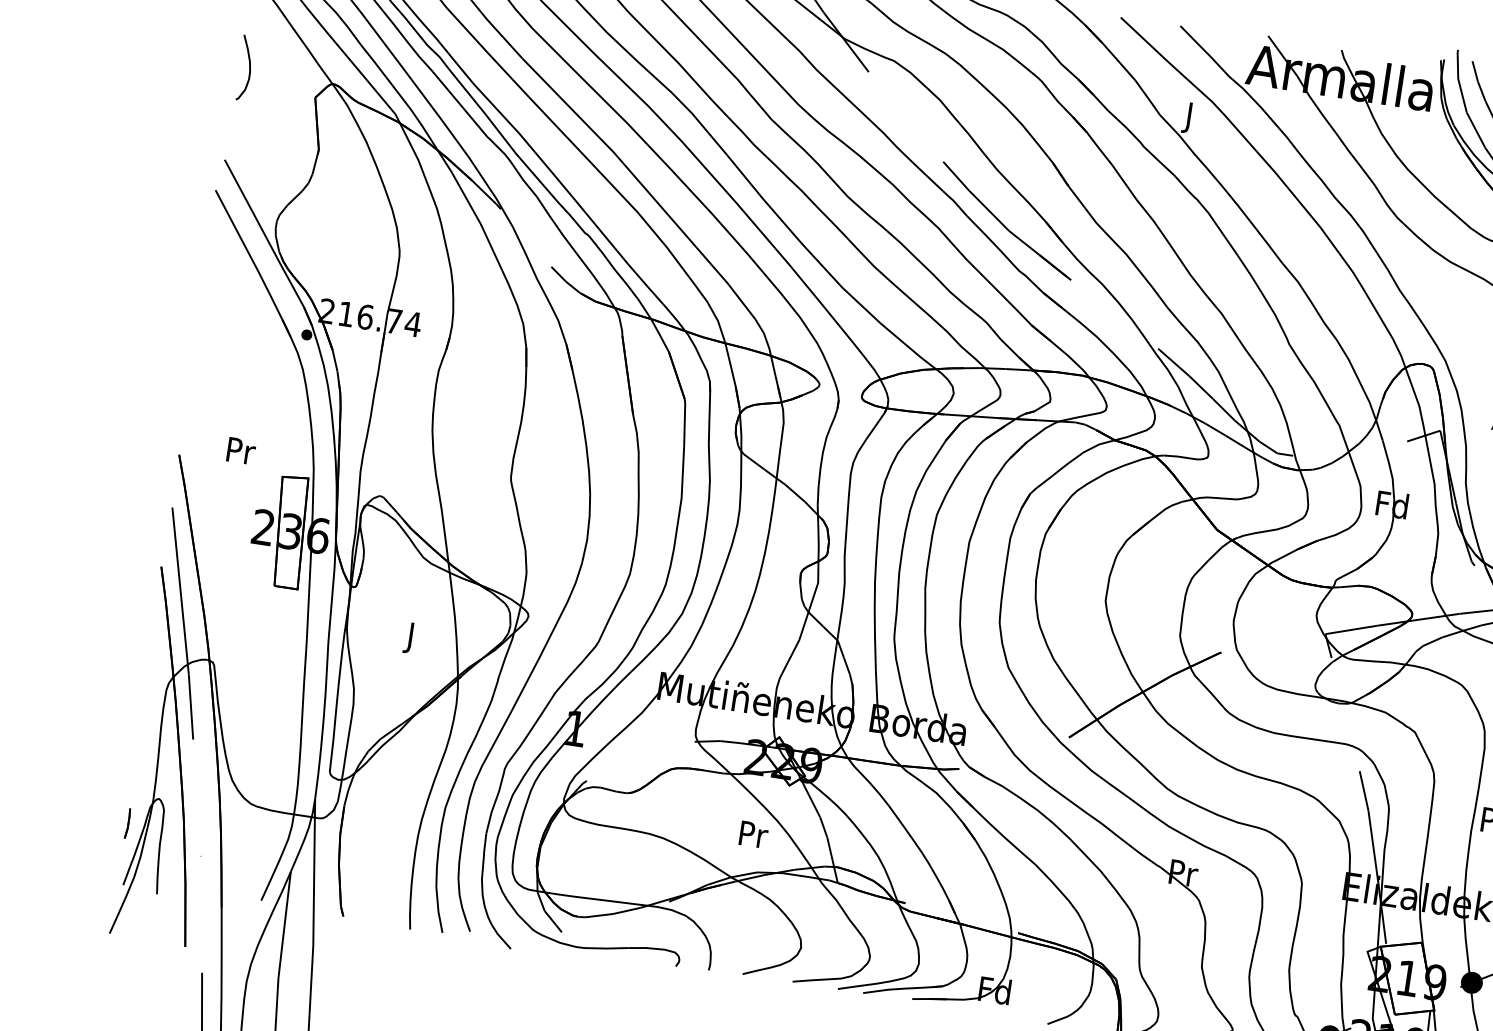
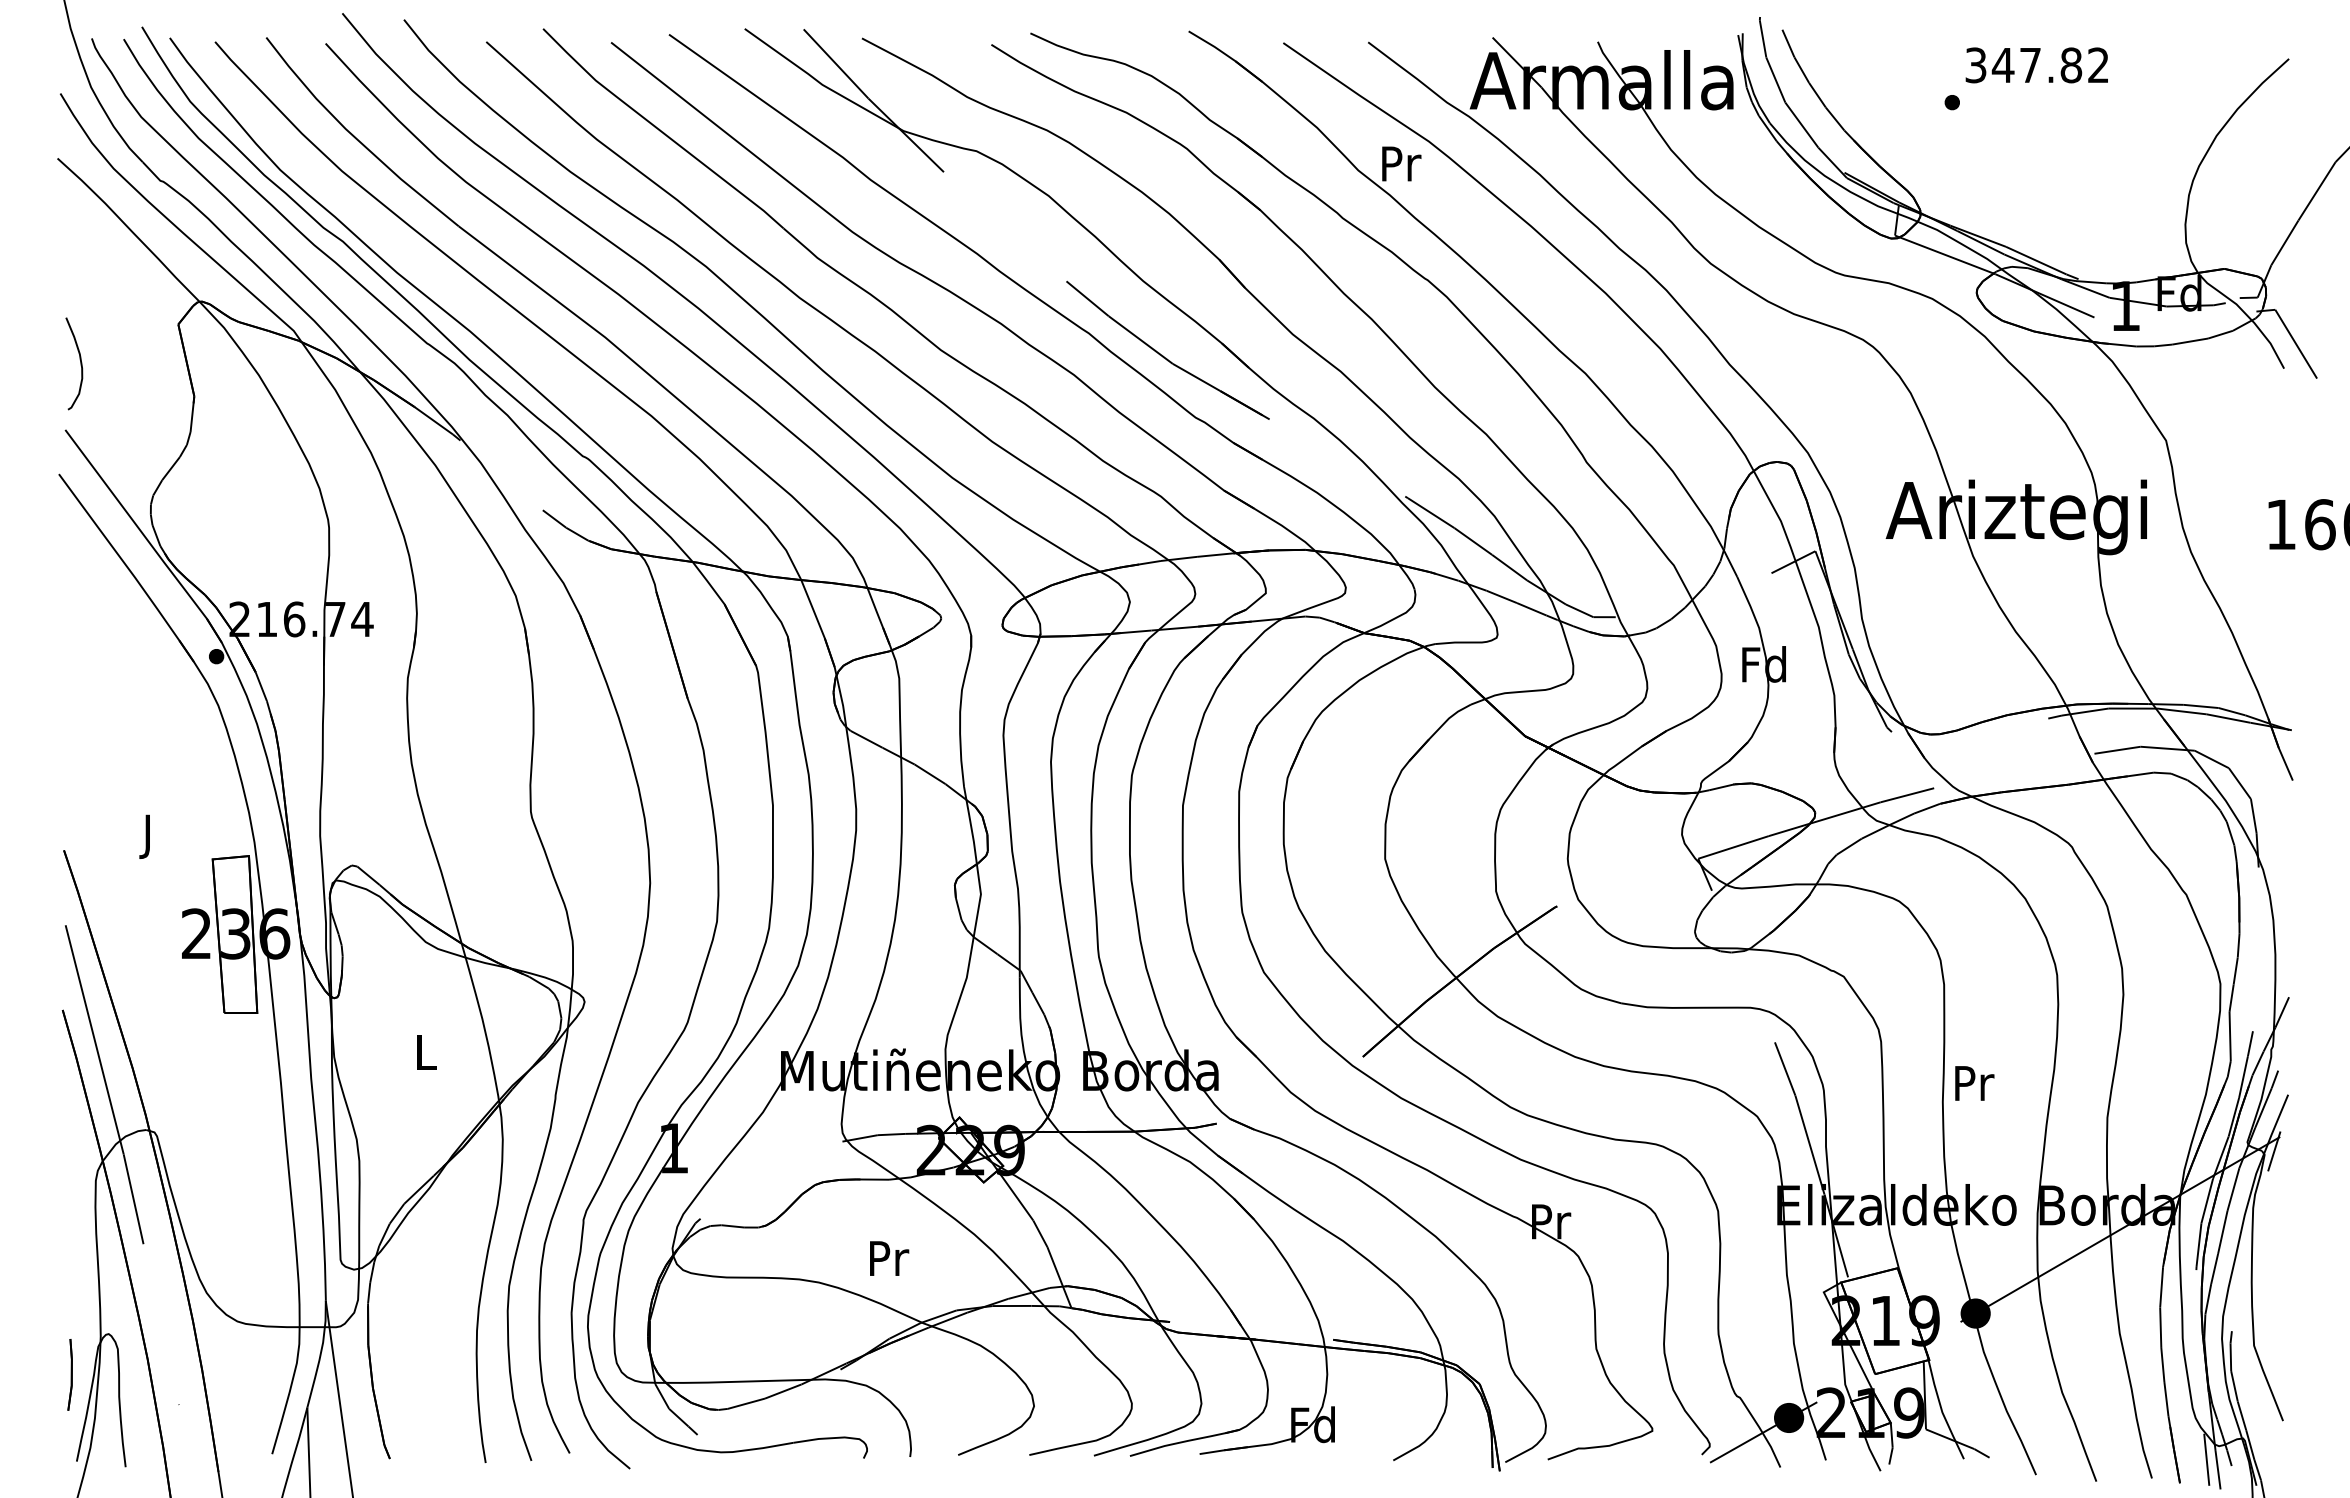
curve: (249, 68) -> (80, 363), moved
text: (1190, 118) -> (1401, 168), J -> Pr
text: (240, 454) -> (149, 836), Pr -> J
text: (411, 638) -> (426, 1057), J -> L
part: (127, 823) -> (69, 1374), size x1.67
text: (753, 834) -> (889, 1258), moved

